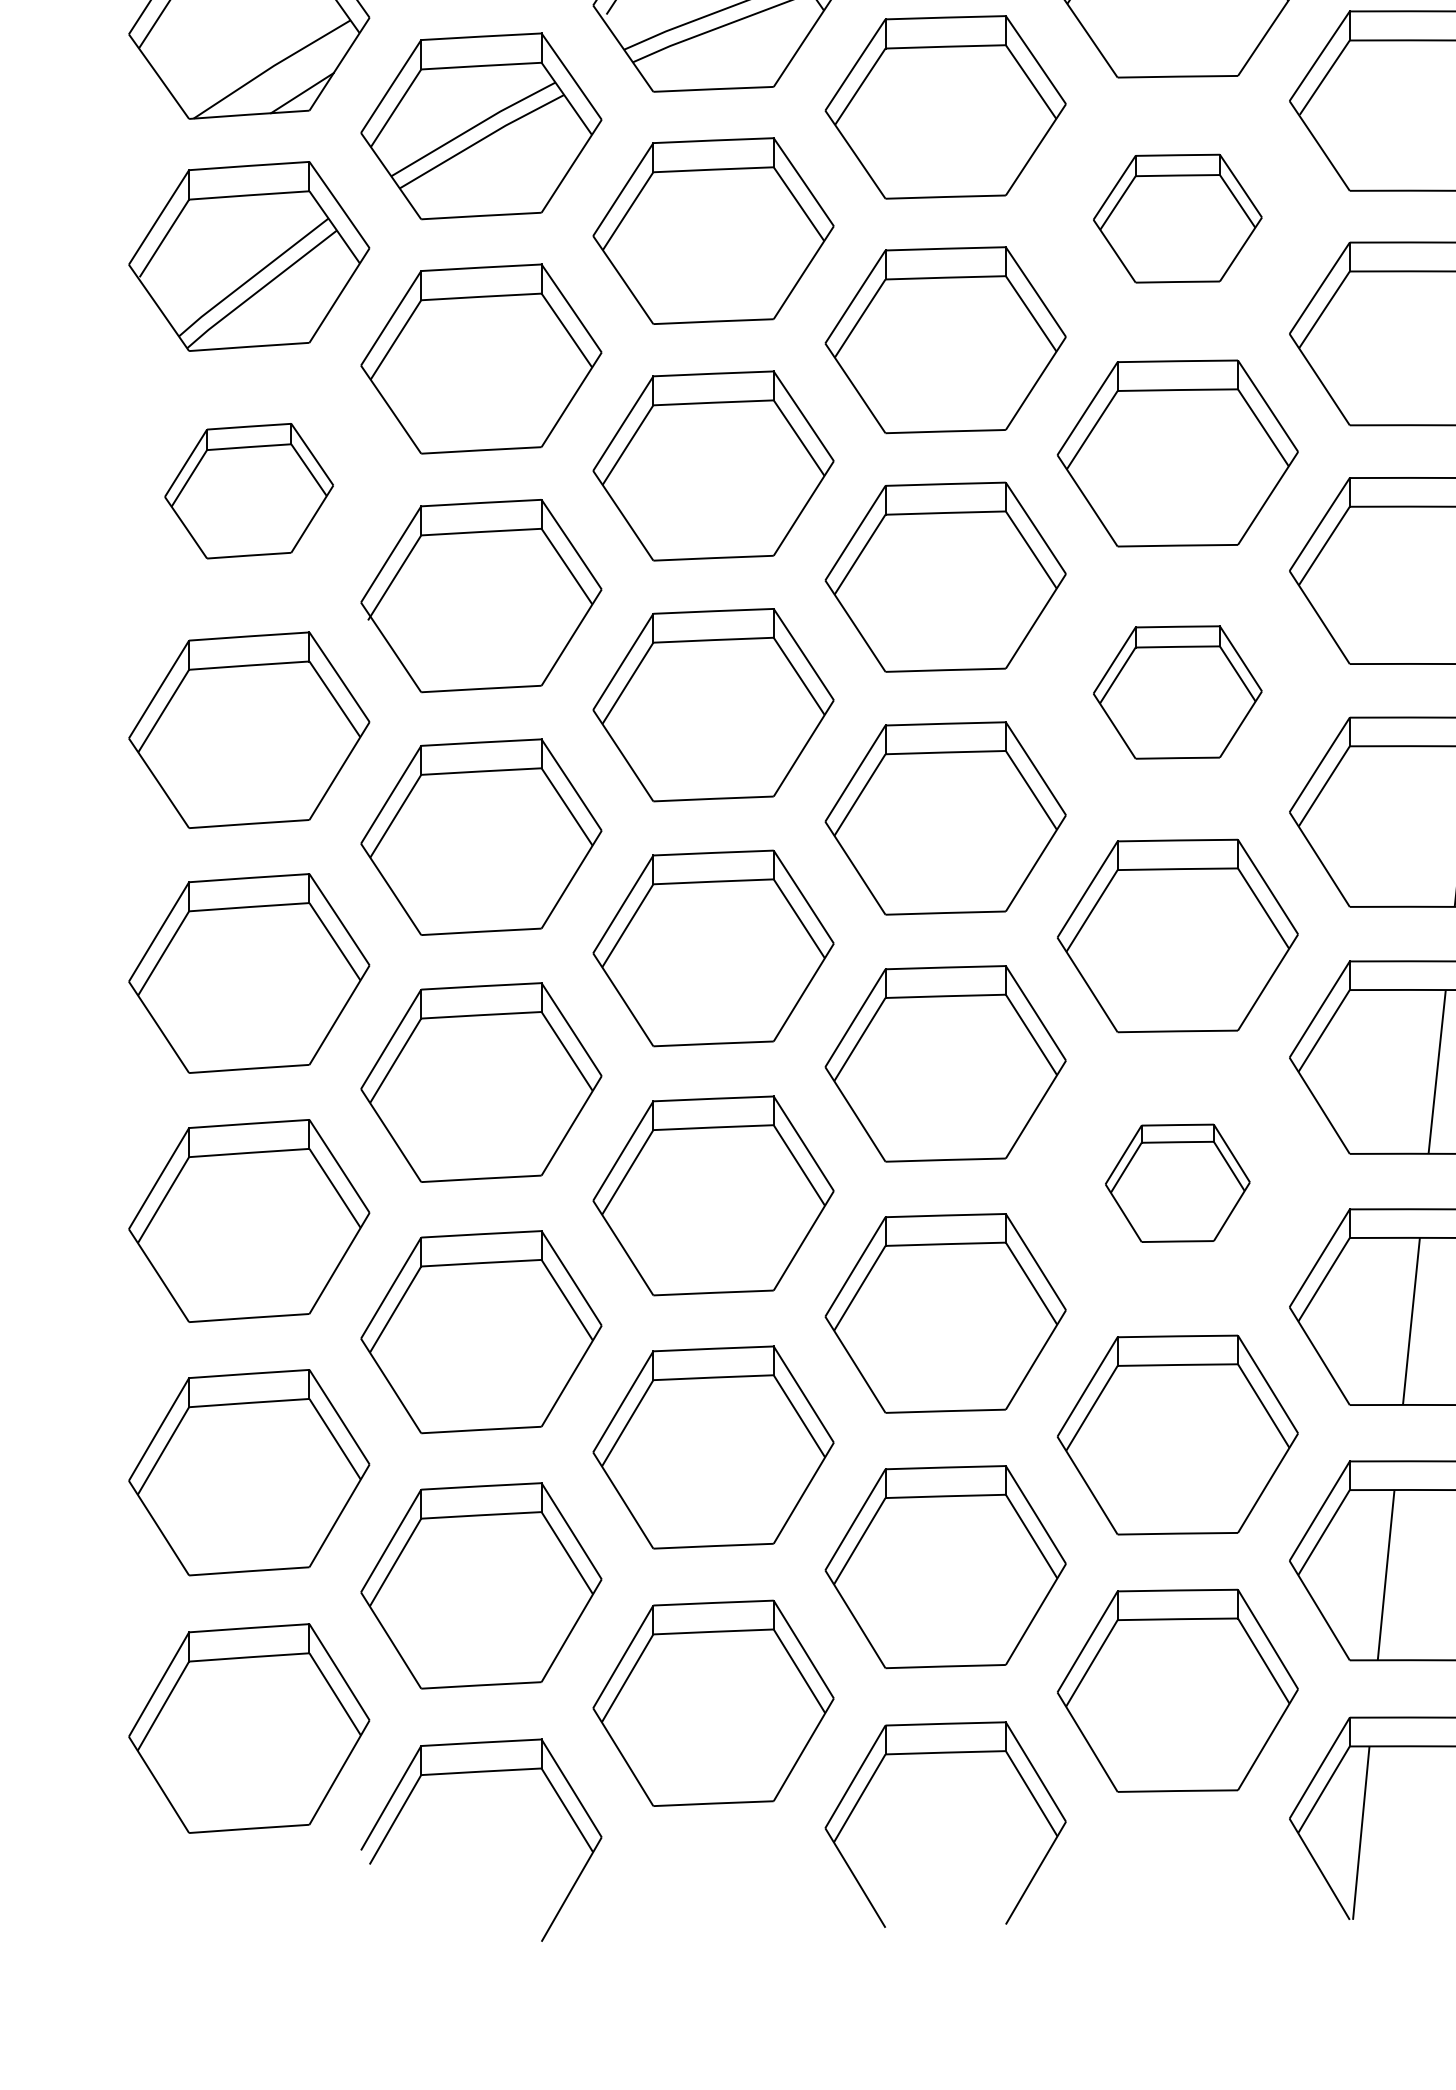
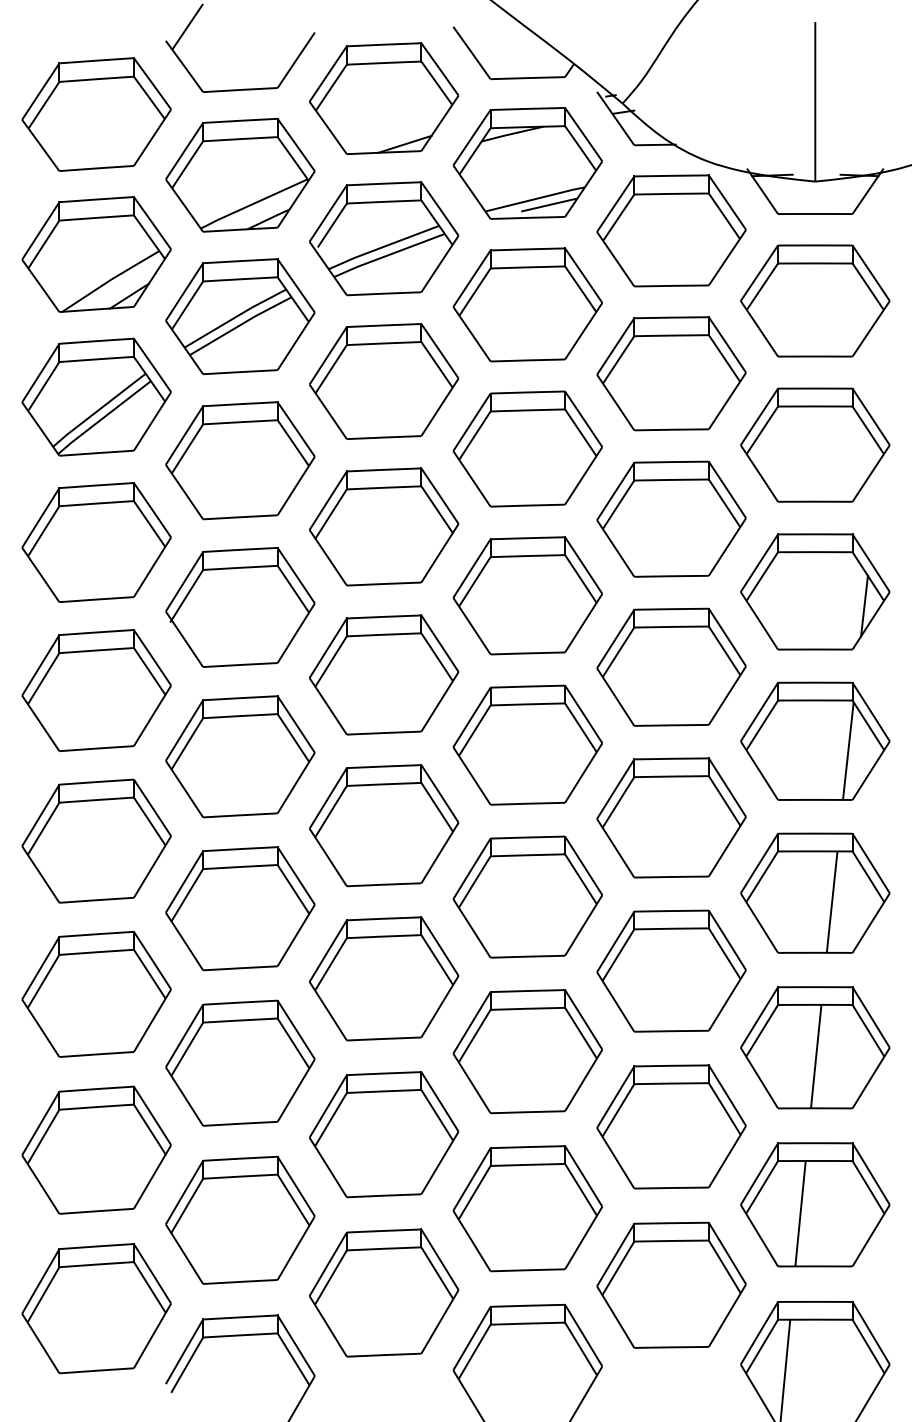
part: (1177, 218) -> (671, 373), size x1.43
part: (249, 491) -> (96, 542), size x1.43
part: (1177, 691) -> (671, 666), size x1.43
part: (1177, 1182) -> (671, 970), size x1.67

